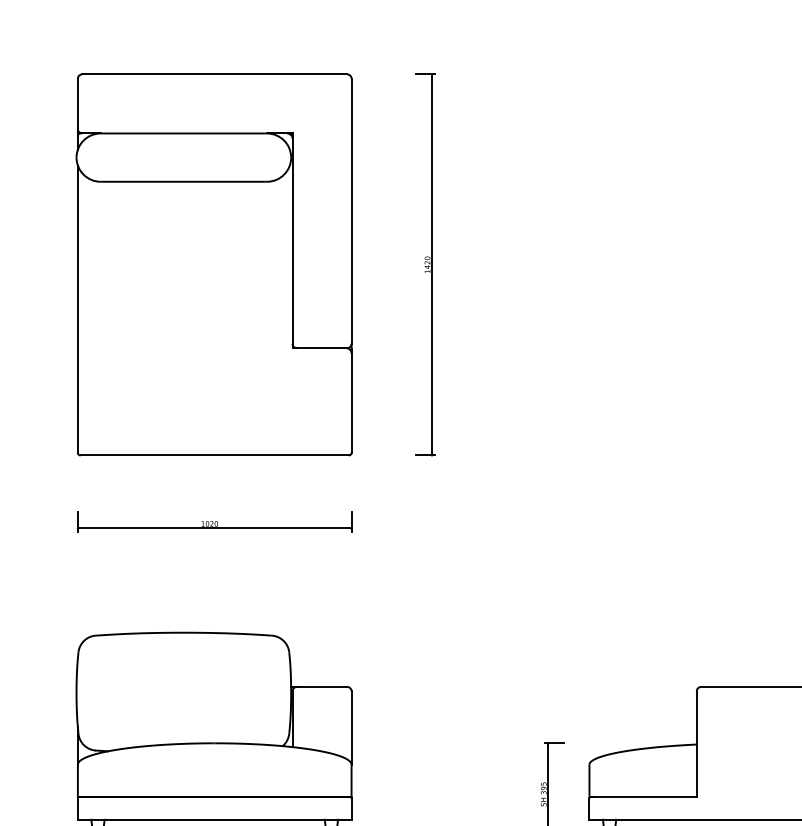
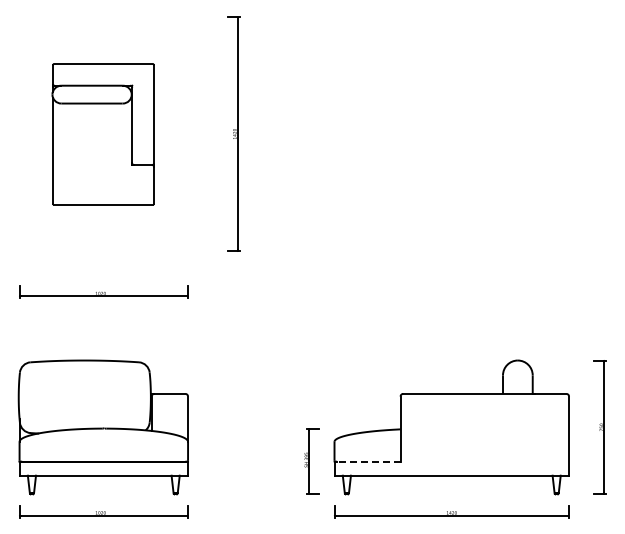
part: (212, 265) -> (102, 134), size x0.6
line: (644, 796) -> (368, 461), solid -> dashed

